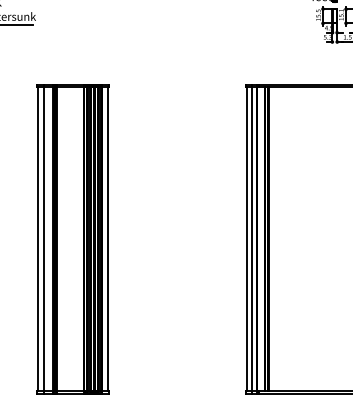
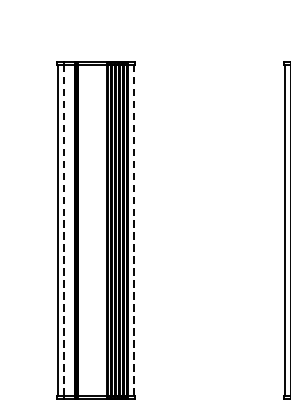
line: (43, 239) -> (63, 230), solid -> dashed
line: (107, 239) -> (133, 230), solid -> dashed

